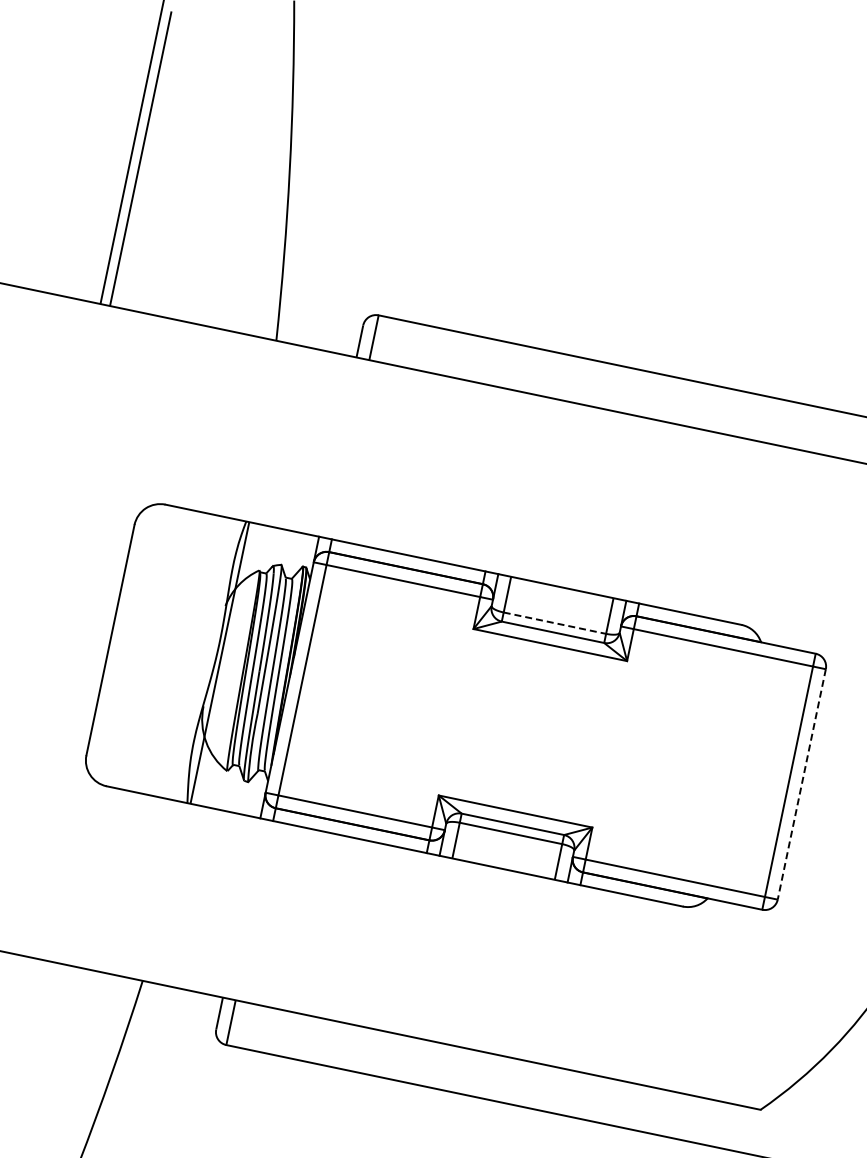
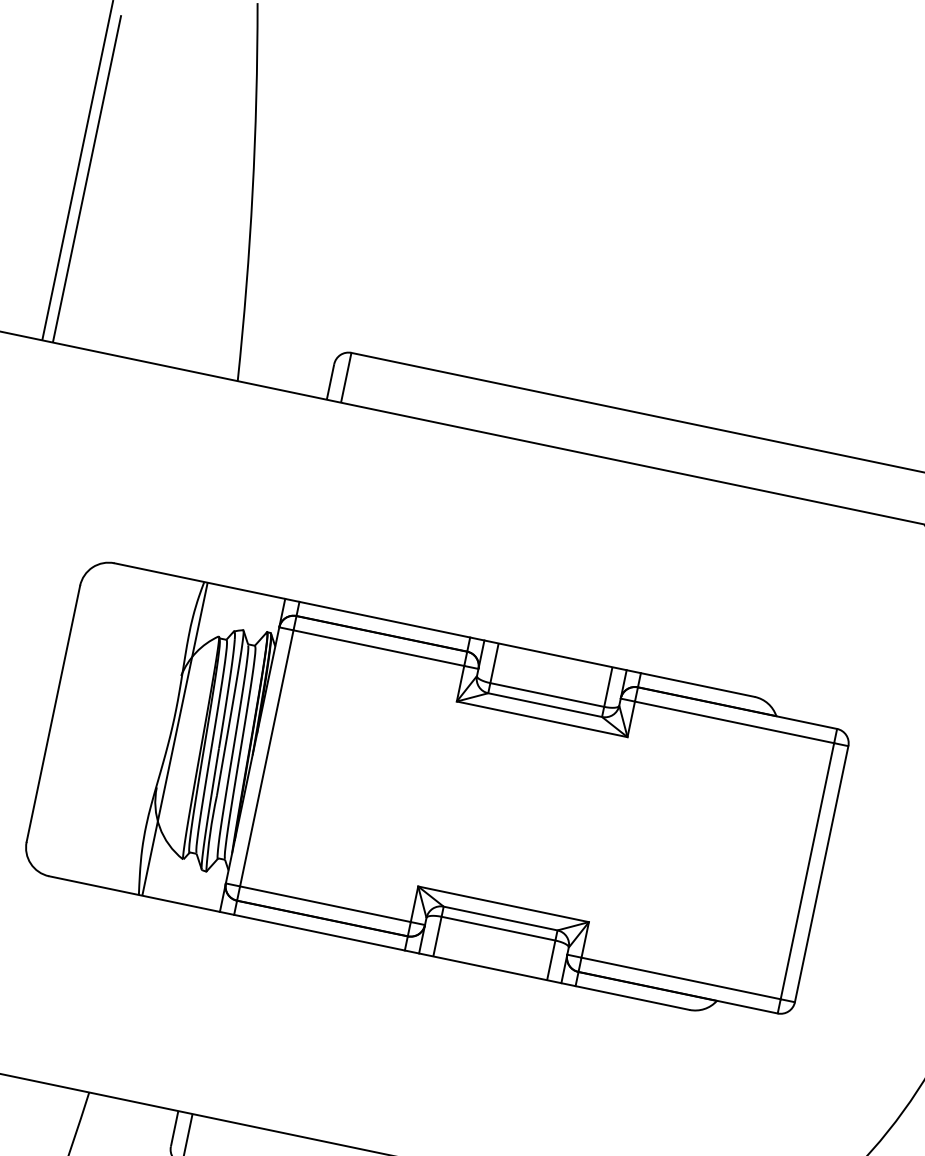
line: (555, 623) -> (547, 695), dashed -> solid
line: (801, 784) -> (821, 874), dashed -> solid

